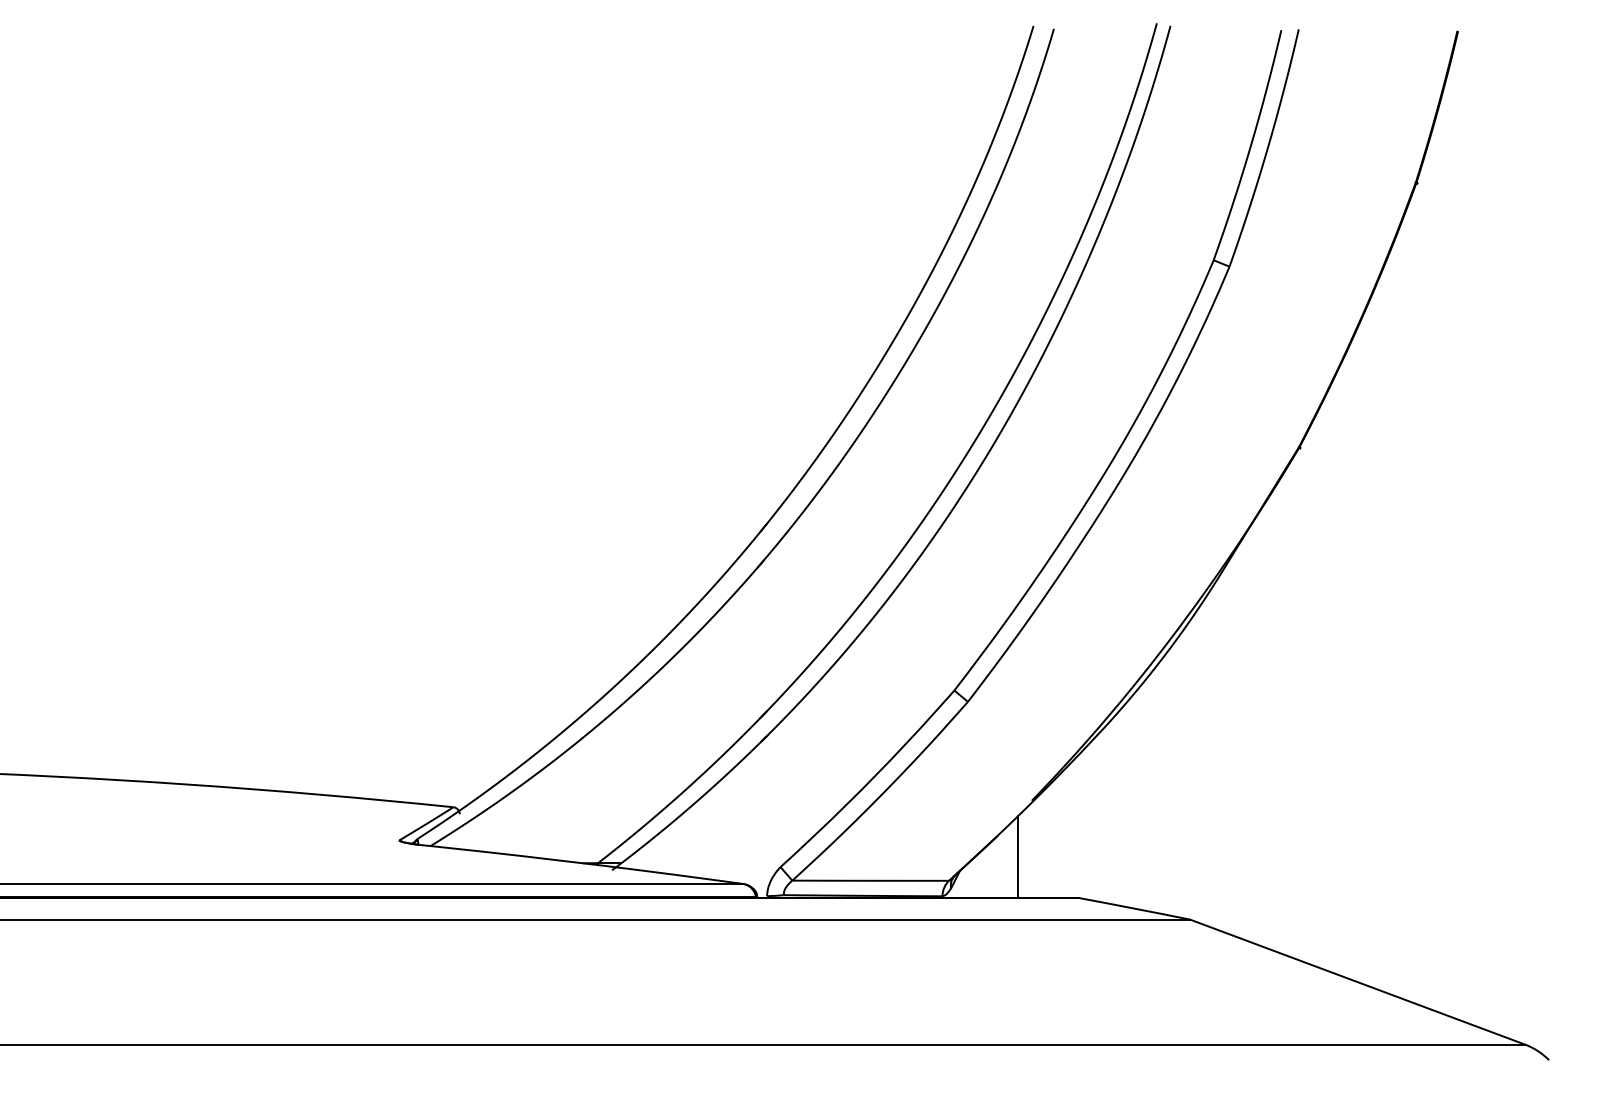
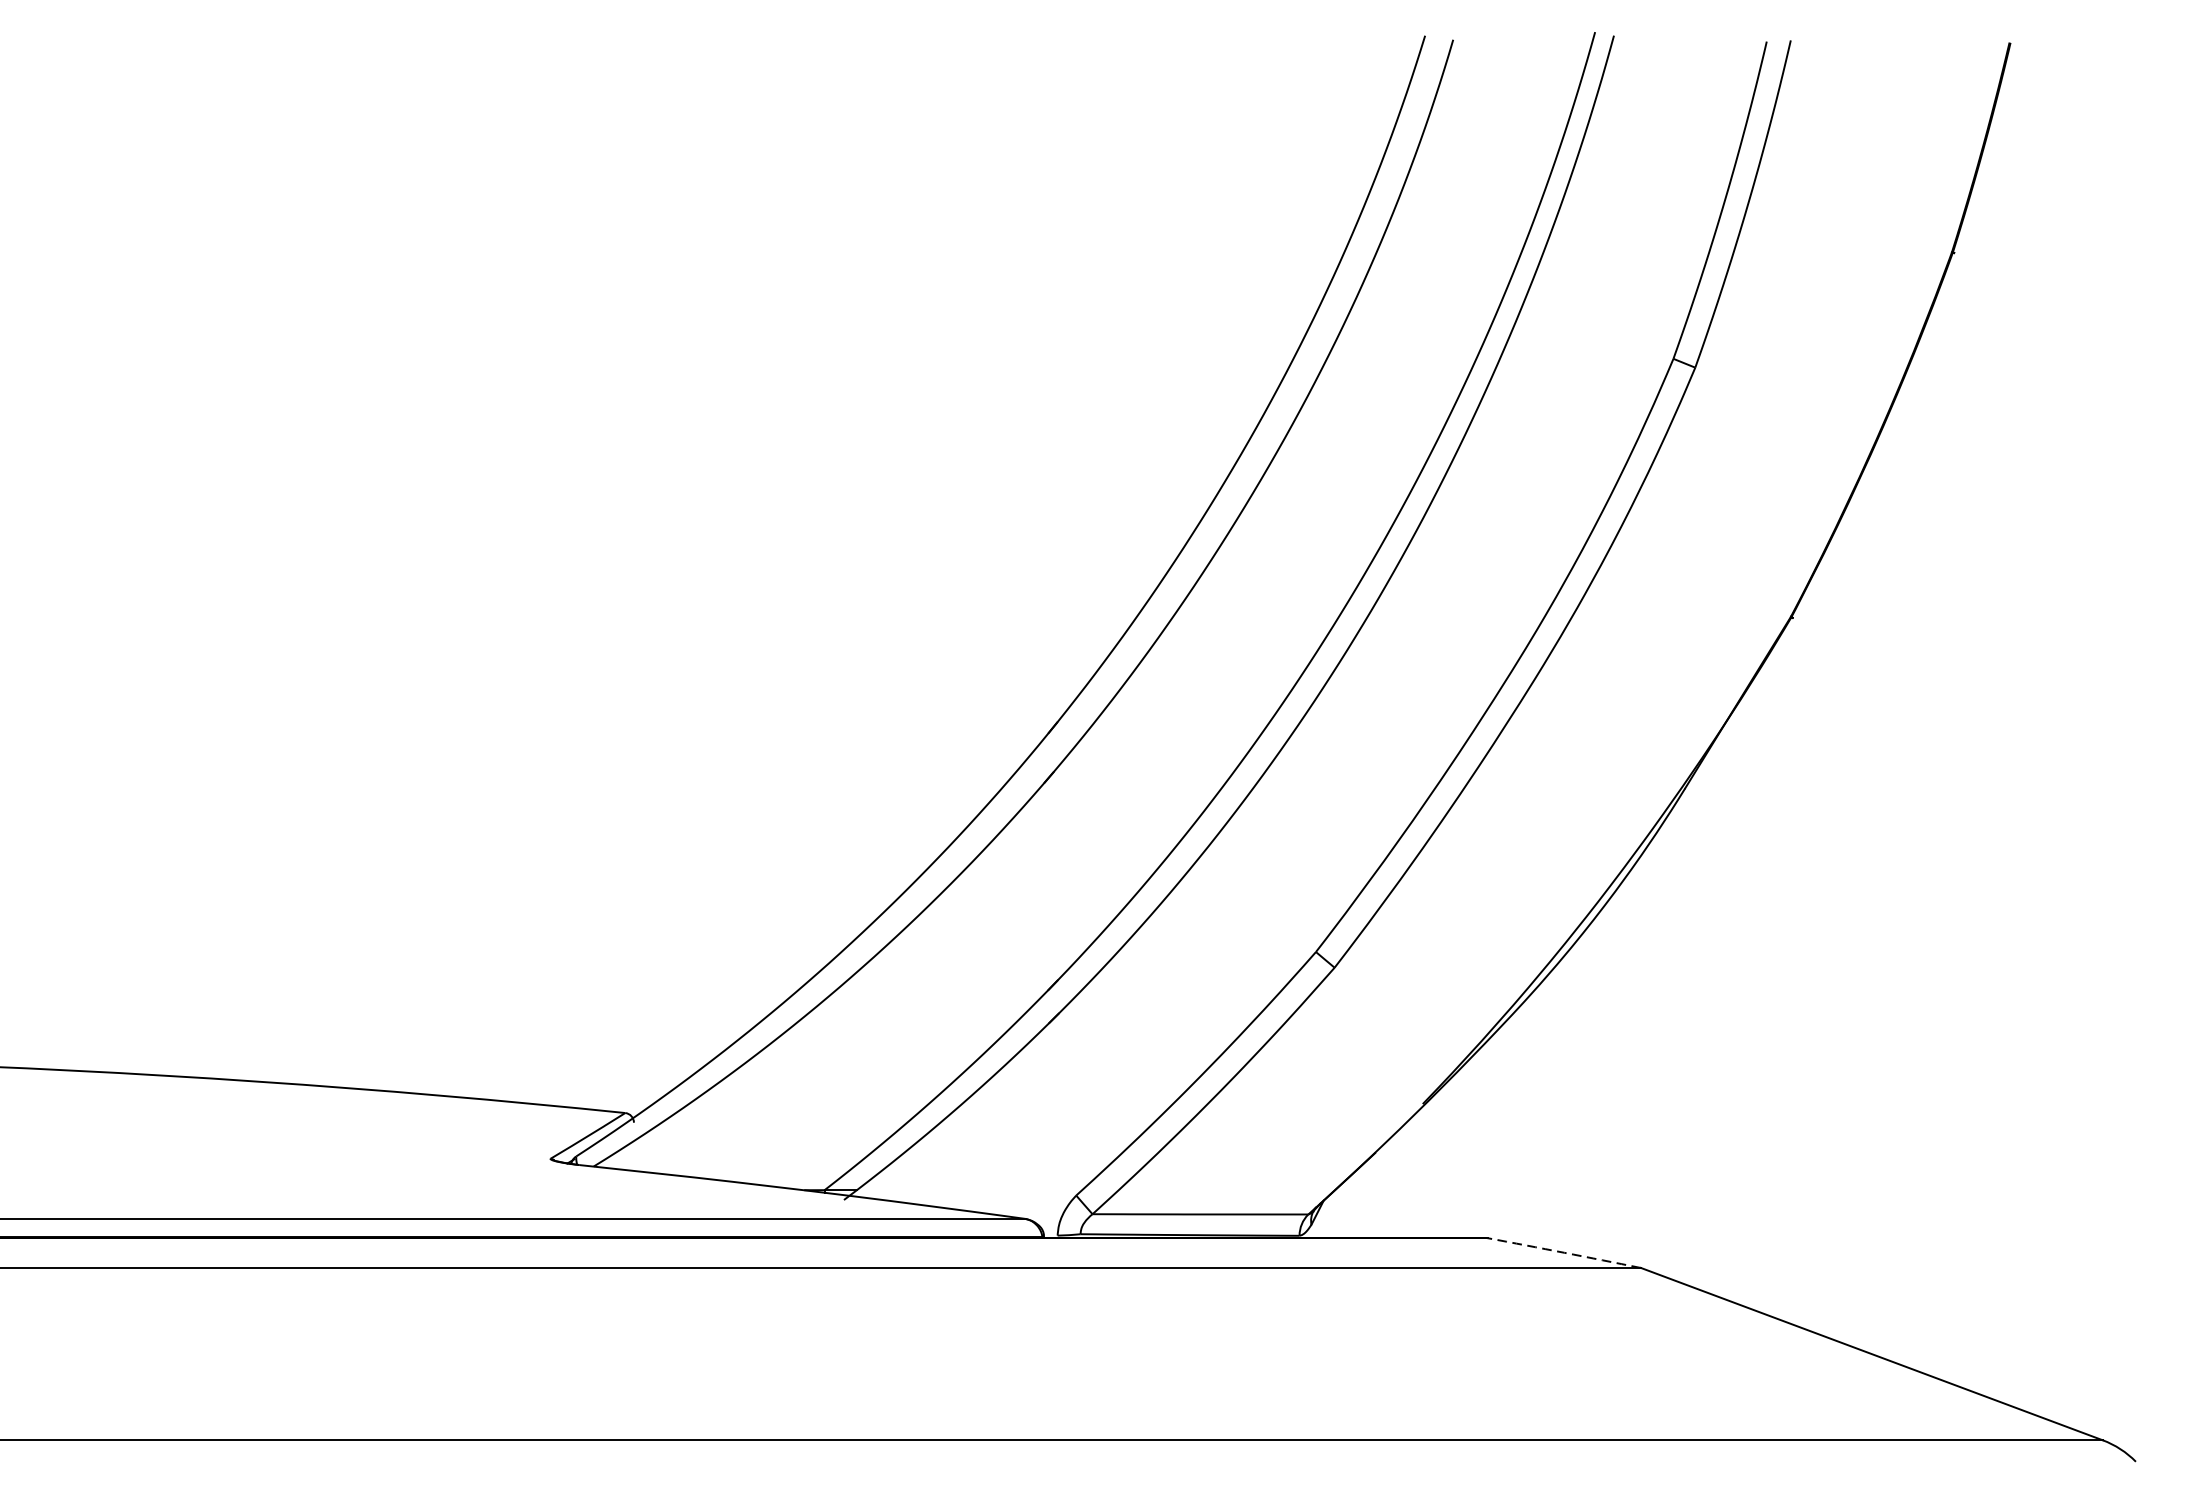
line: (1017, 856) -> (1402, 1180), removed
arc: (1134, 908) -> (1564, 1252), solid -> dashed

